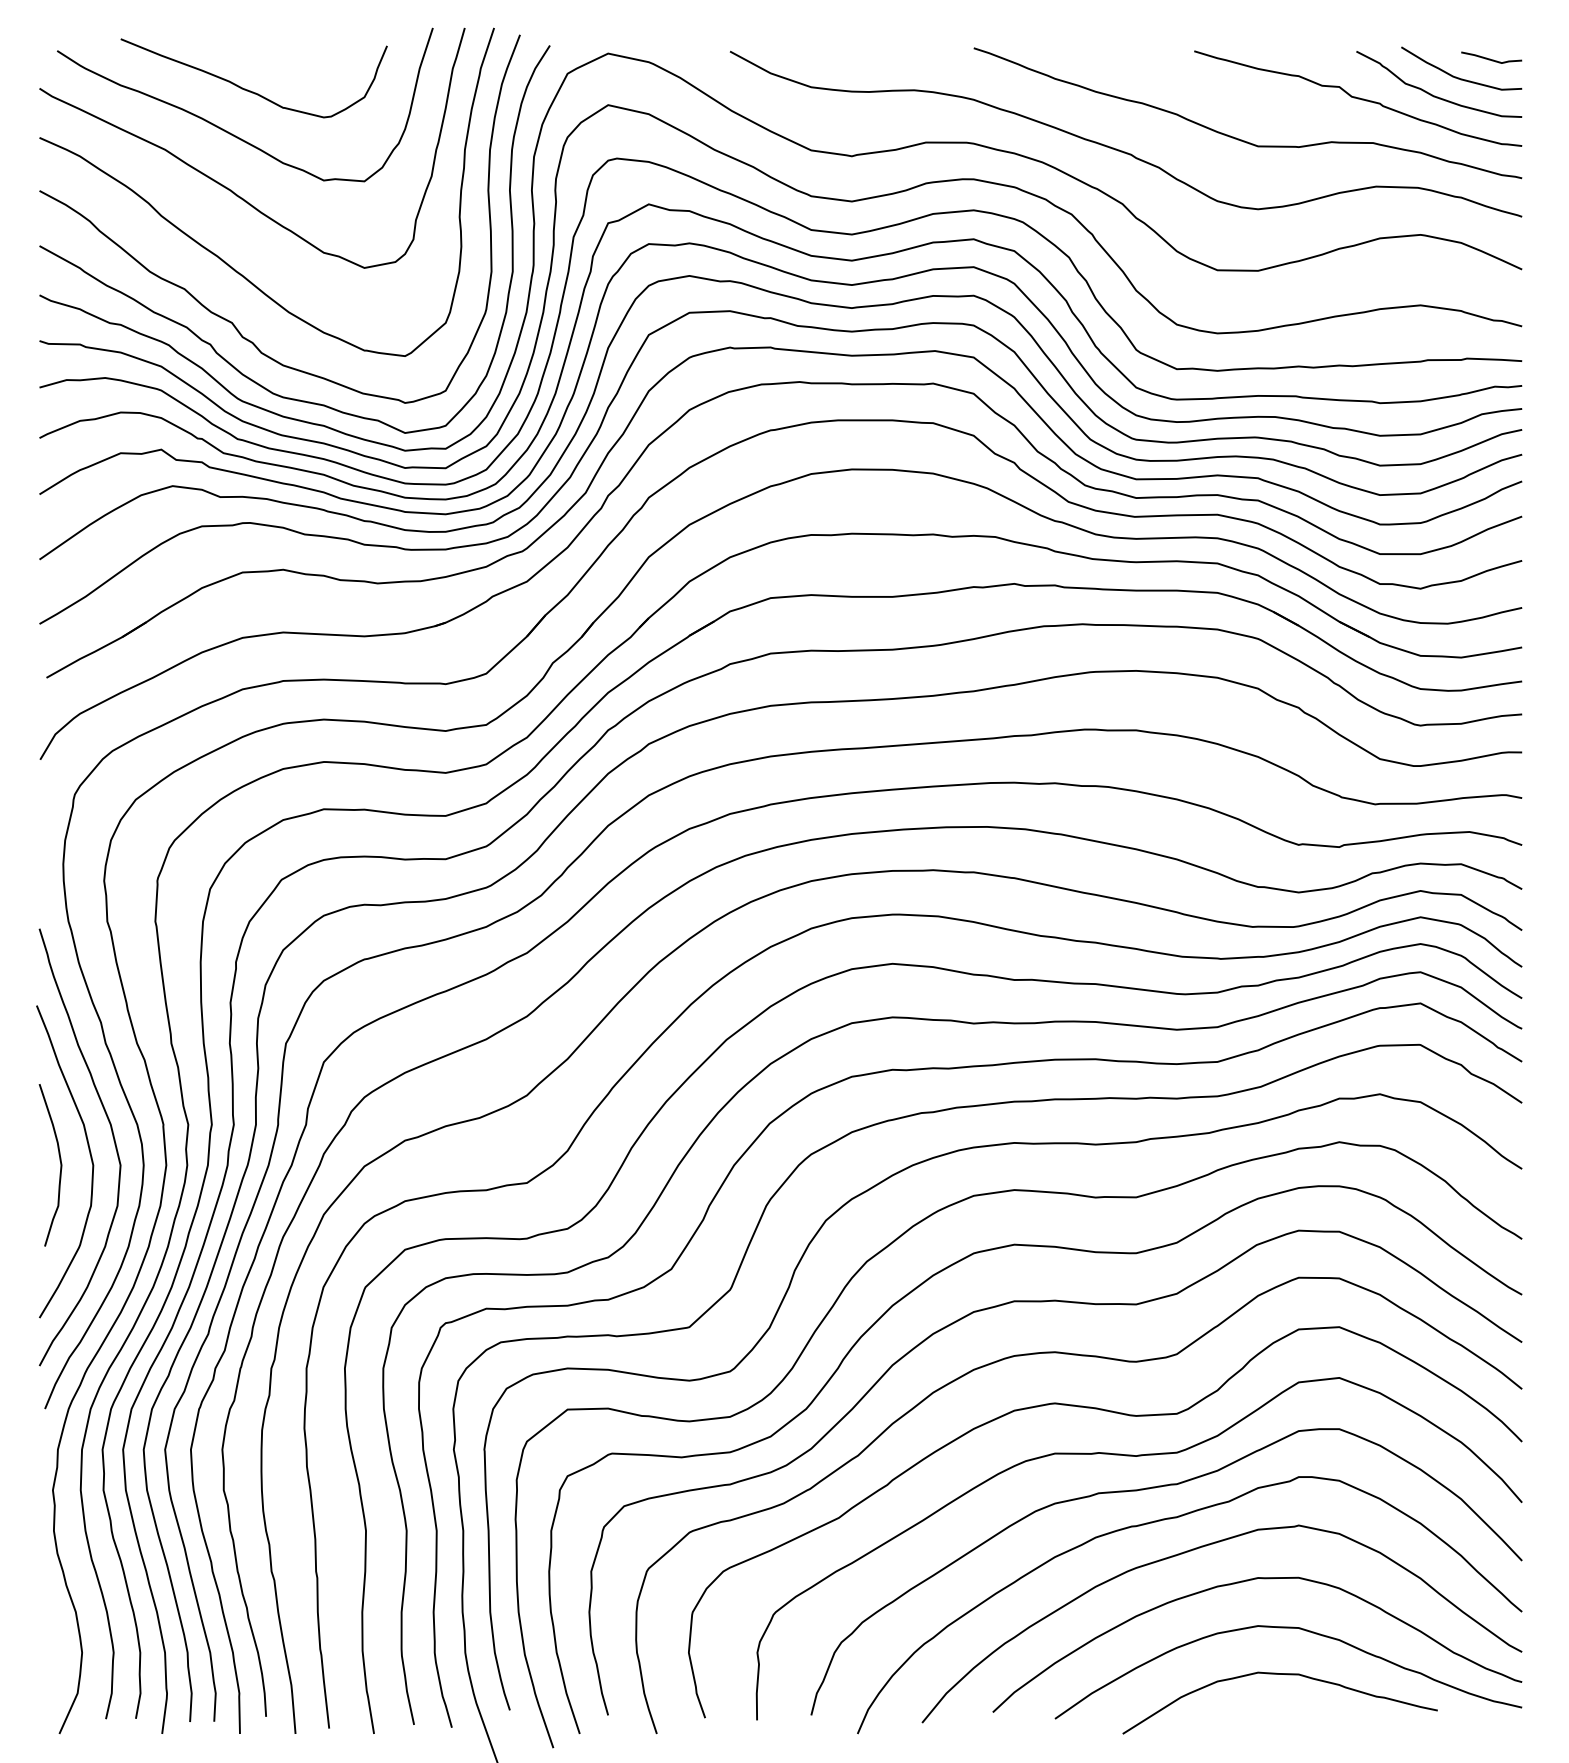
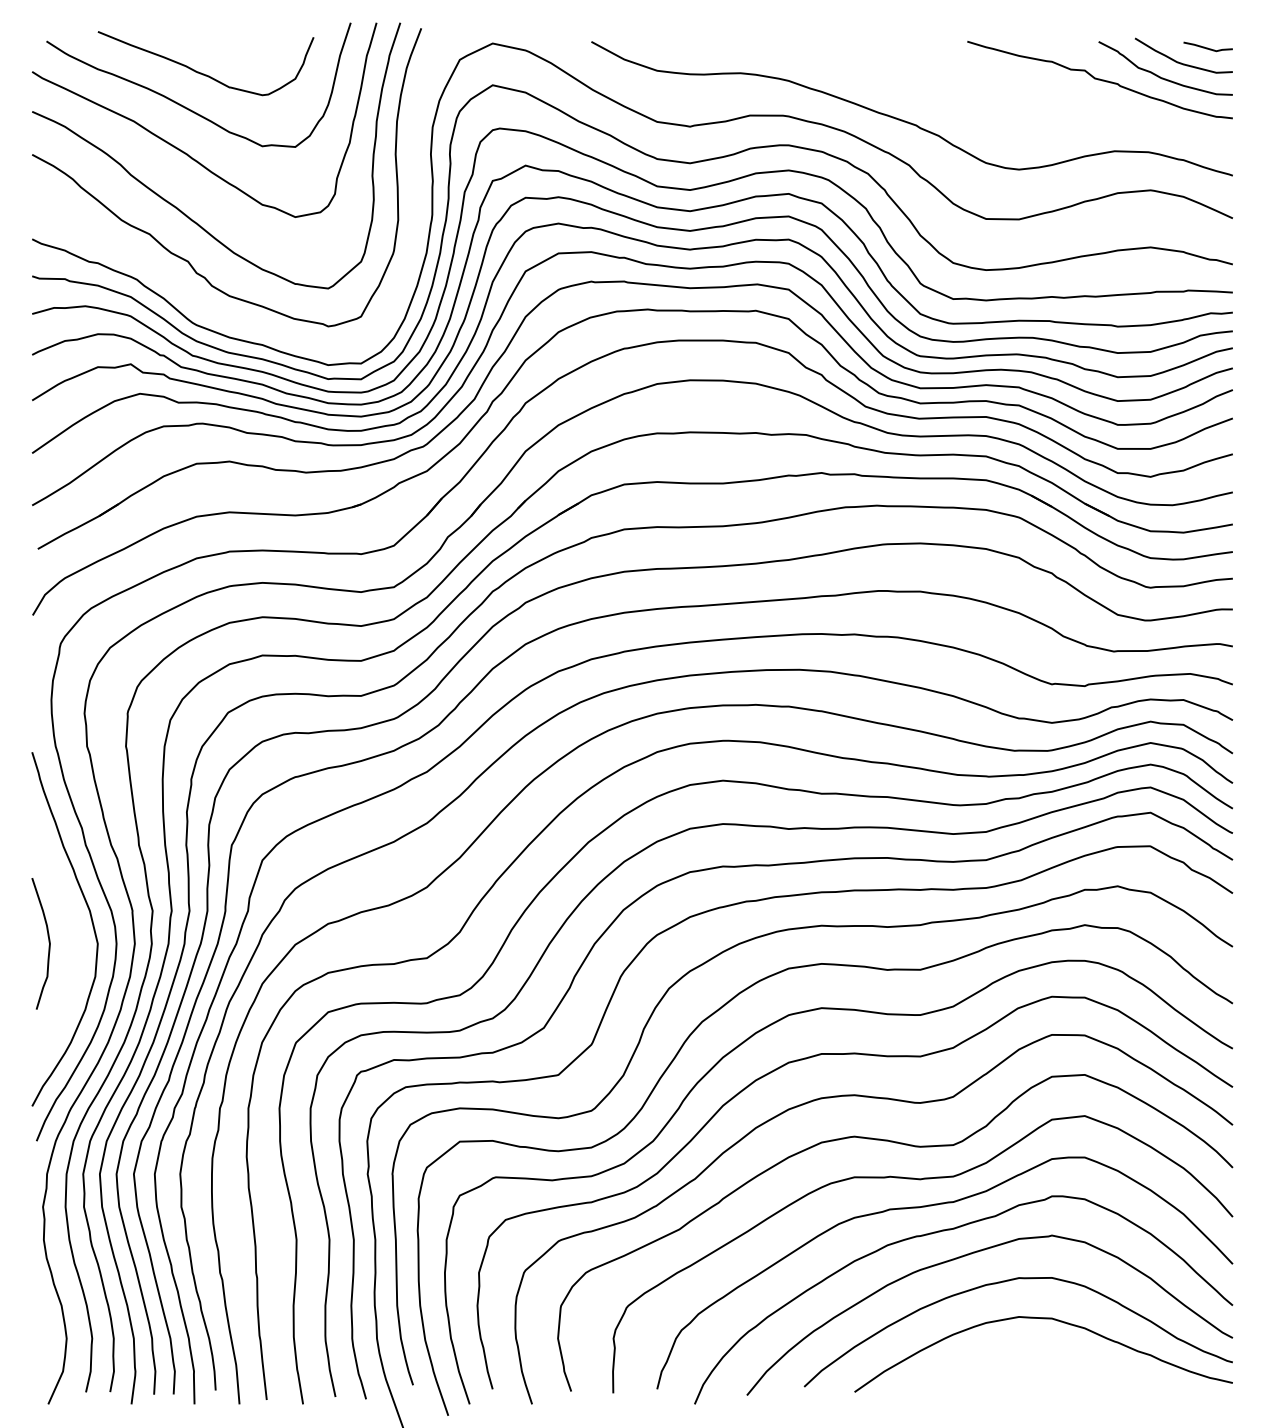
curve: (1237, 137) -> (1002, 111), removed
curve: (211, 343) -> (171, 278), removed
curve: (89, 1155) -> (72, 935), removed
curve: (1279, 1674) -> (1036, 1356), removed

